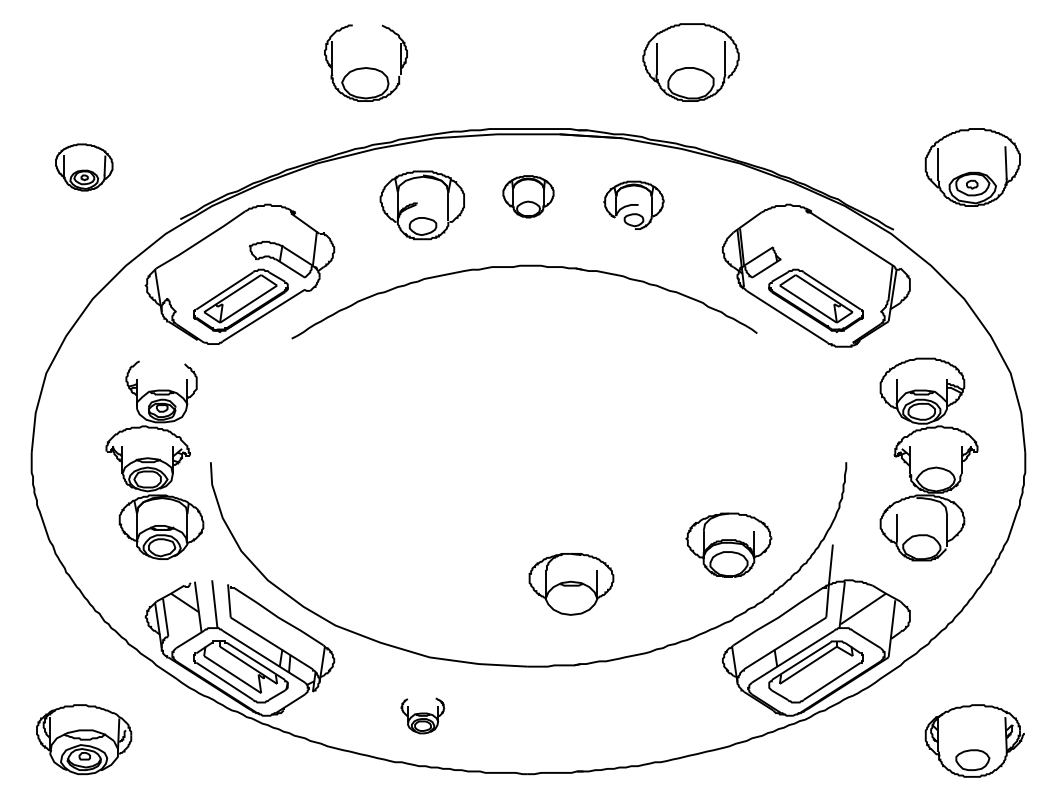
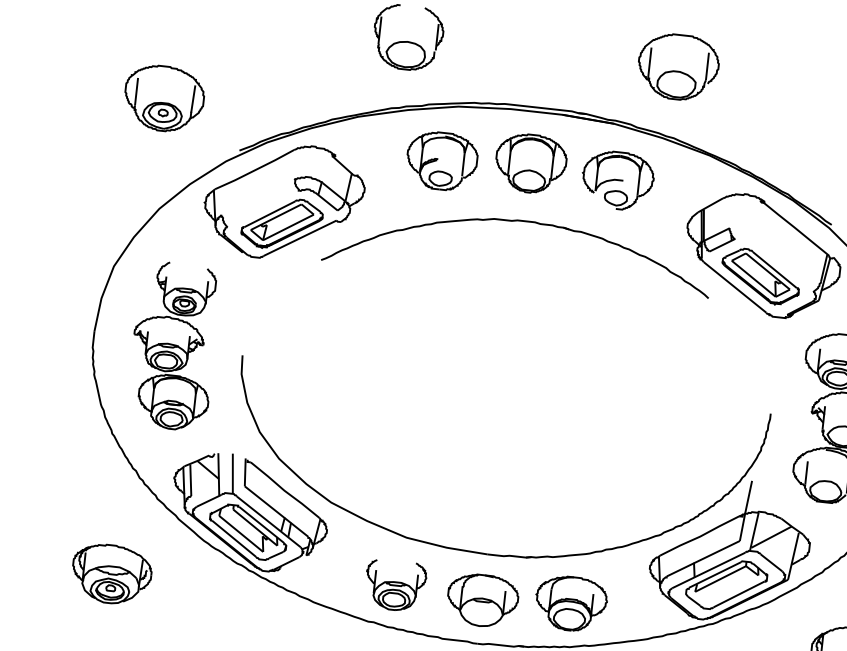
part: (84, 167) -> (164, 98), size x1.67
part: (528, 196) -> (531, 163), size x1.67
part: (633, 205) -> (617, 180), size x1.43
part: (154, 459) -> (173, 345), moved
part: (728, 544) -> (570, 603), moved
part: (571, 584) -> (482, 600), moved
part: (422, 715) -> (395, 585), size x1.67

